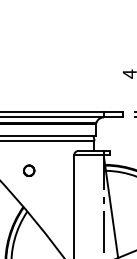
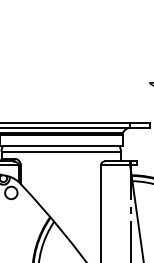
part: (28, 171) -> (55, 181), removed

